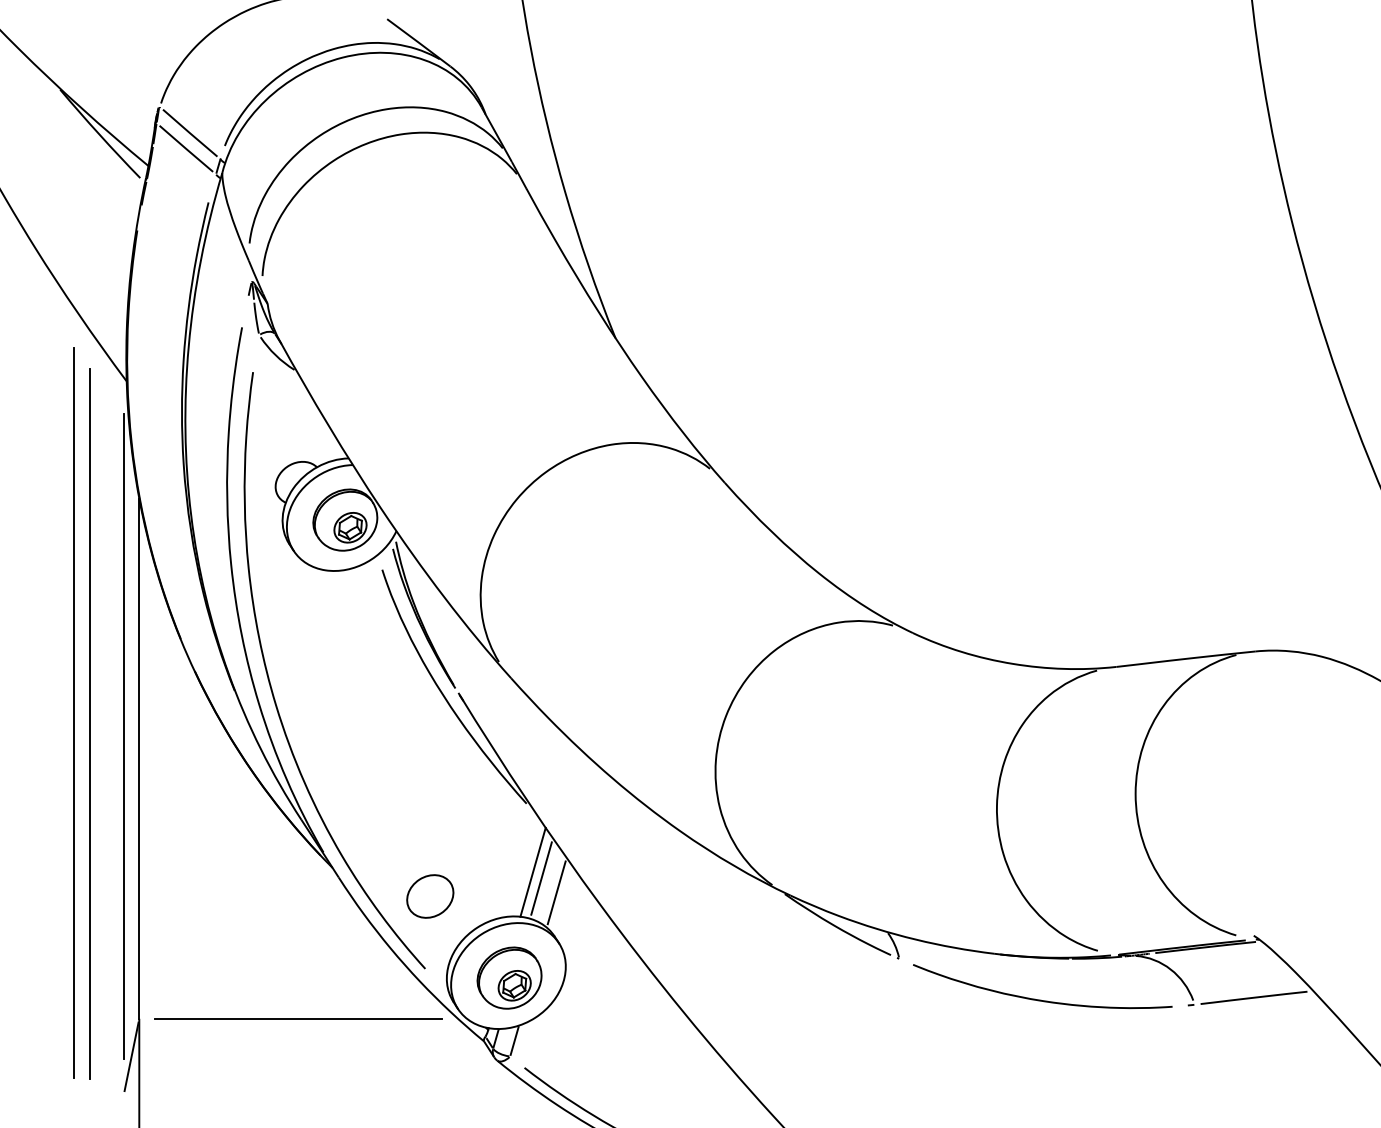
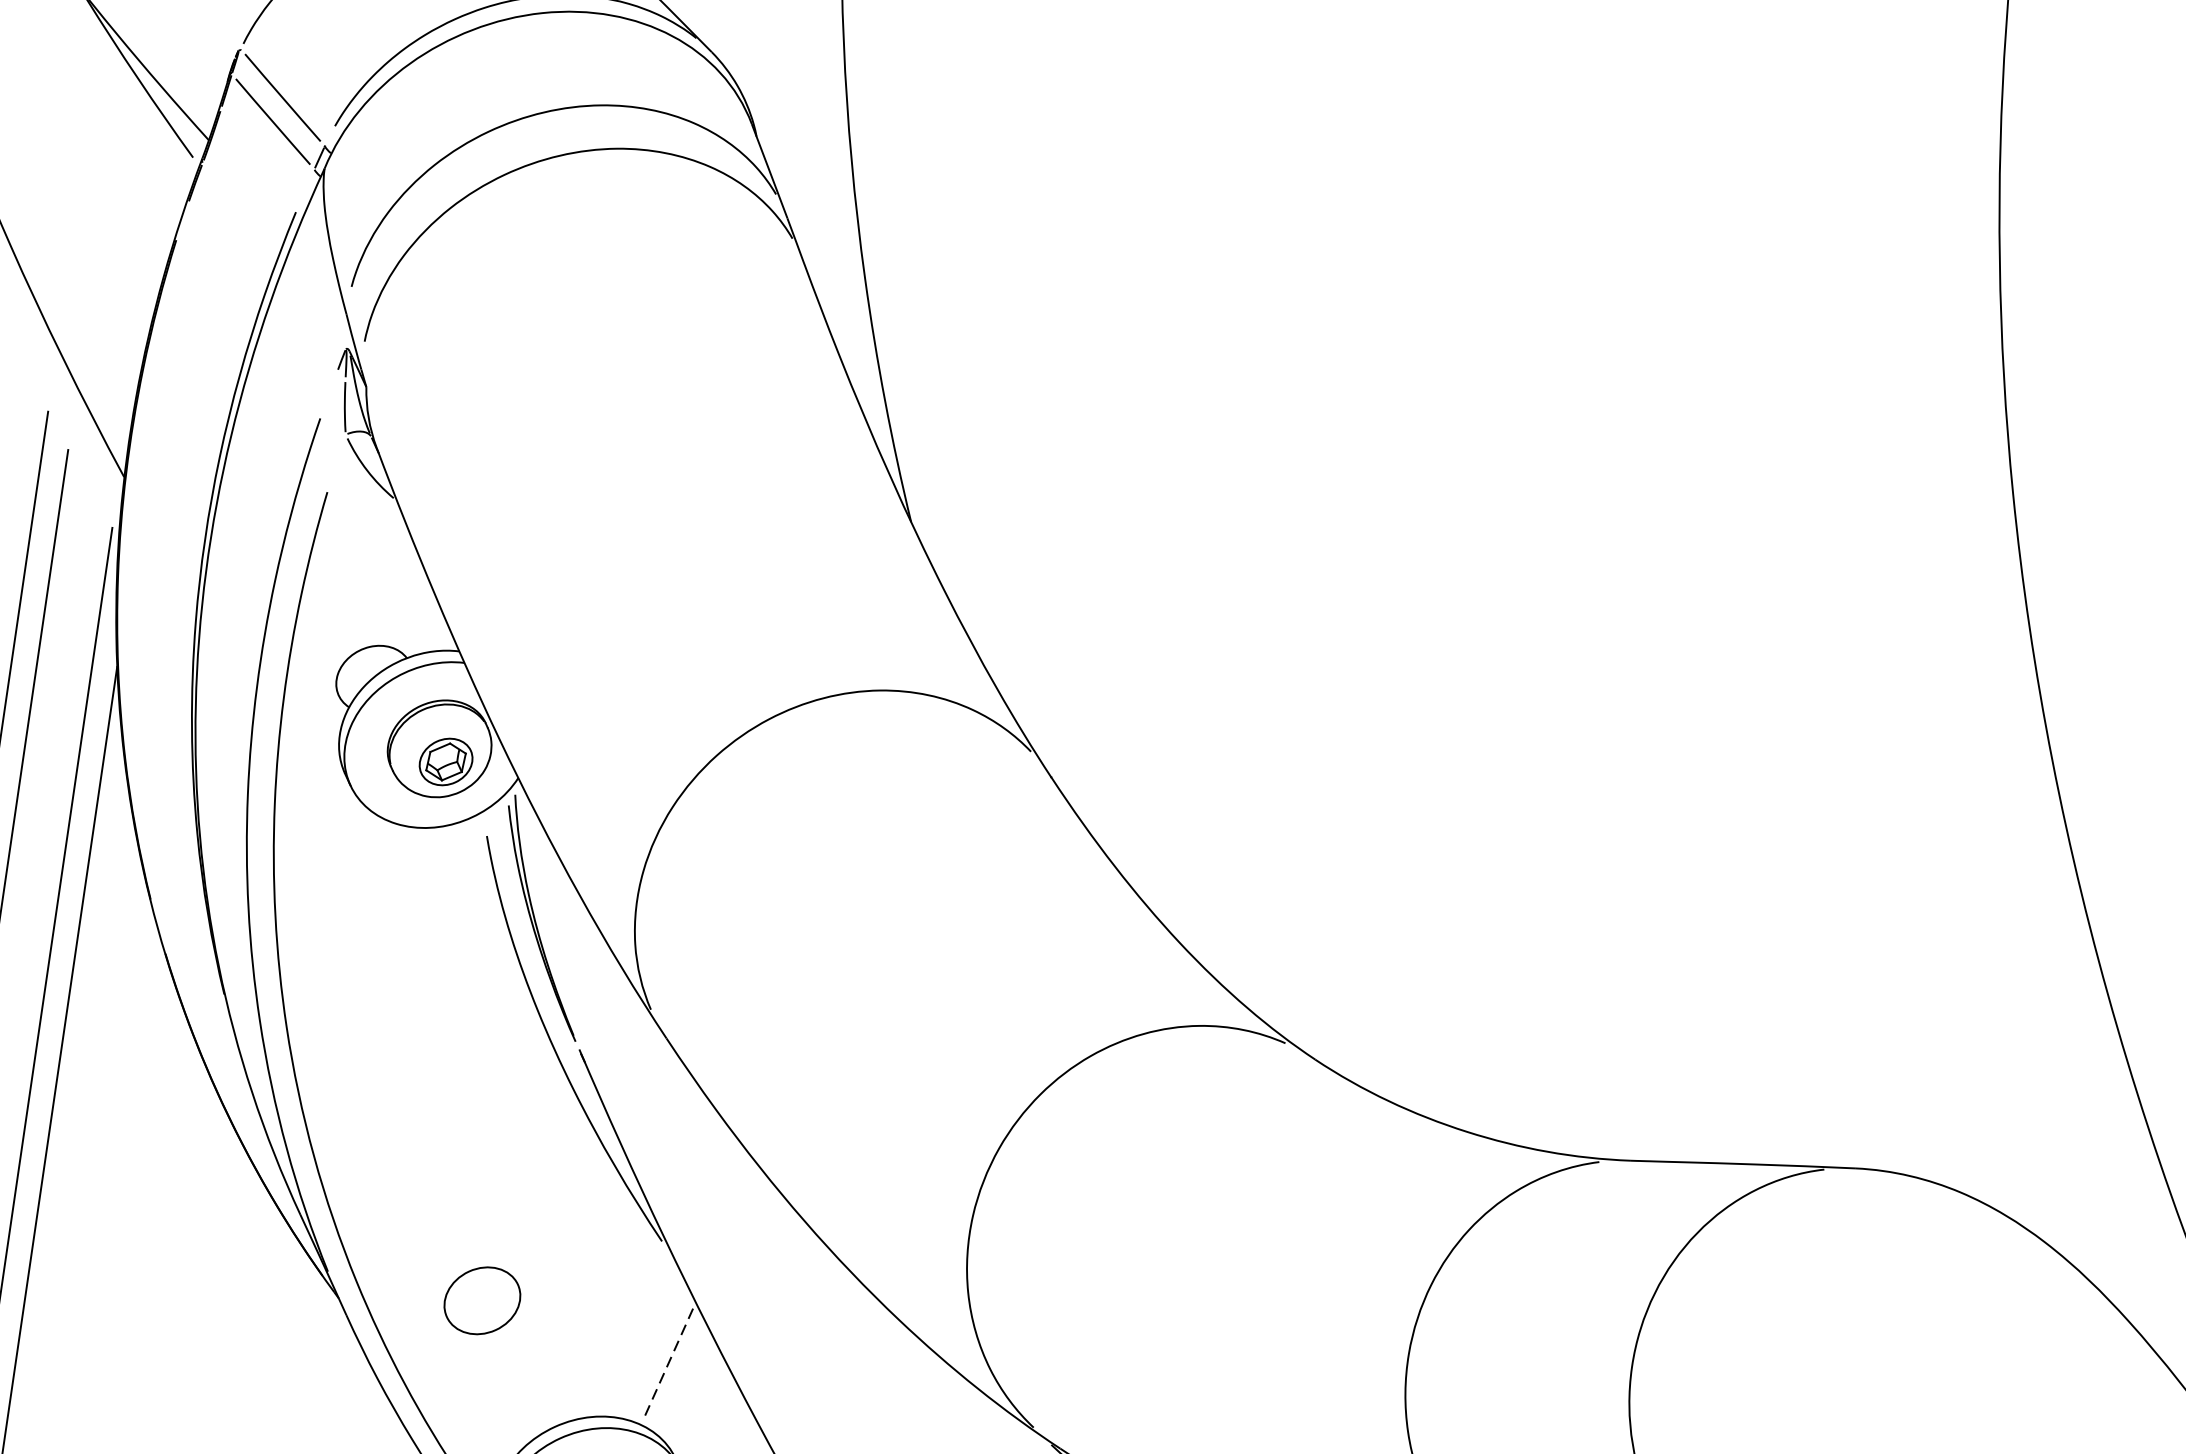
line: (532, 871) -> (655, 1350), removed
line: (541, 878) -> (668, 1363), solid -> dashed
line: (556, 892) -> (688, 1389), removed
part: (430, 896) -> (482, 1300), moved

